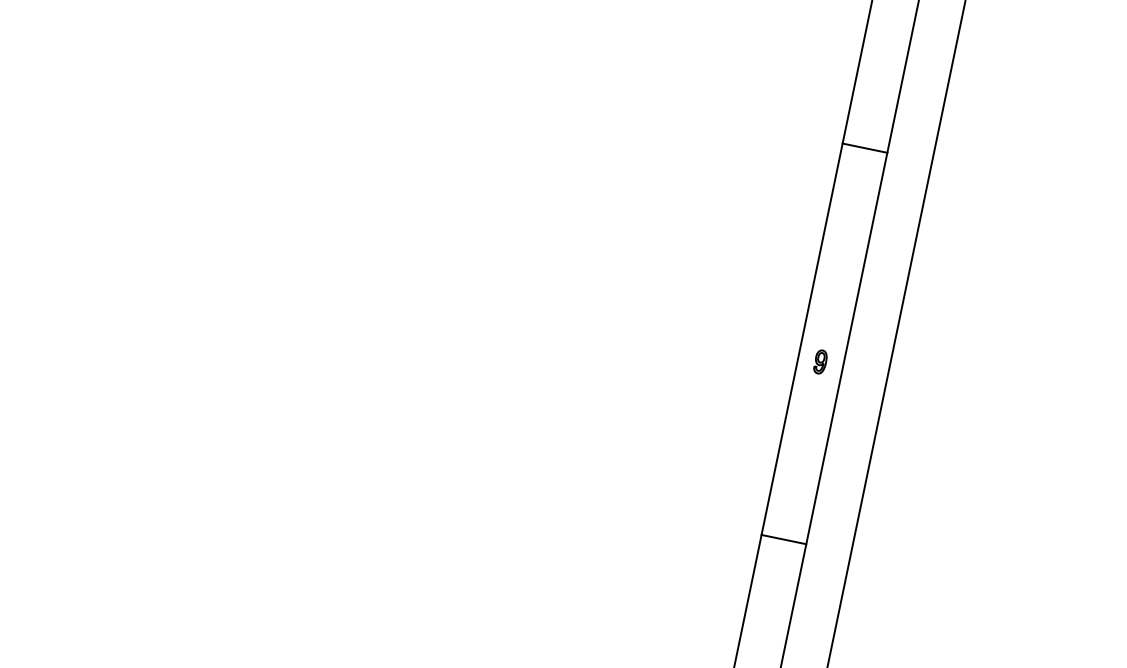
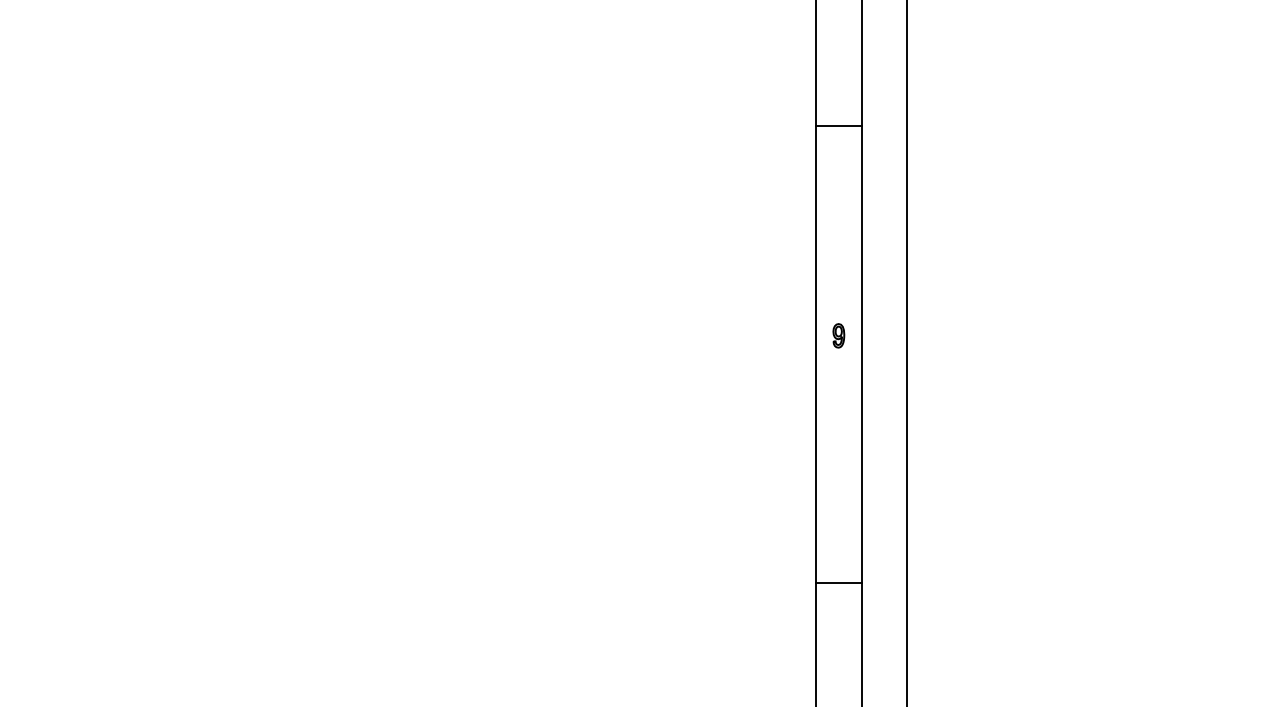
line: (864, 148) -> (838, 126), moved
part: (820, 361) -> (838, 335), moved
line: (783, 539) -> (838, 583), moved

